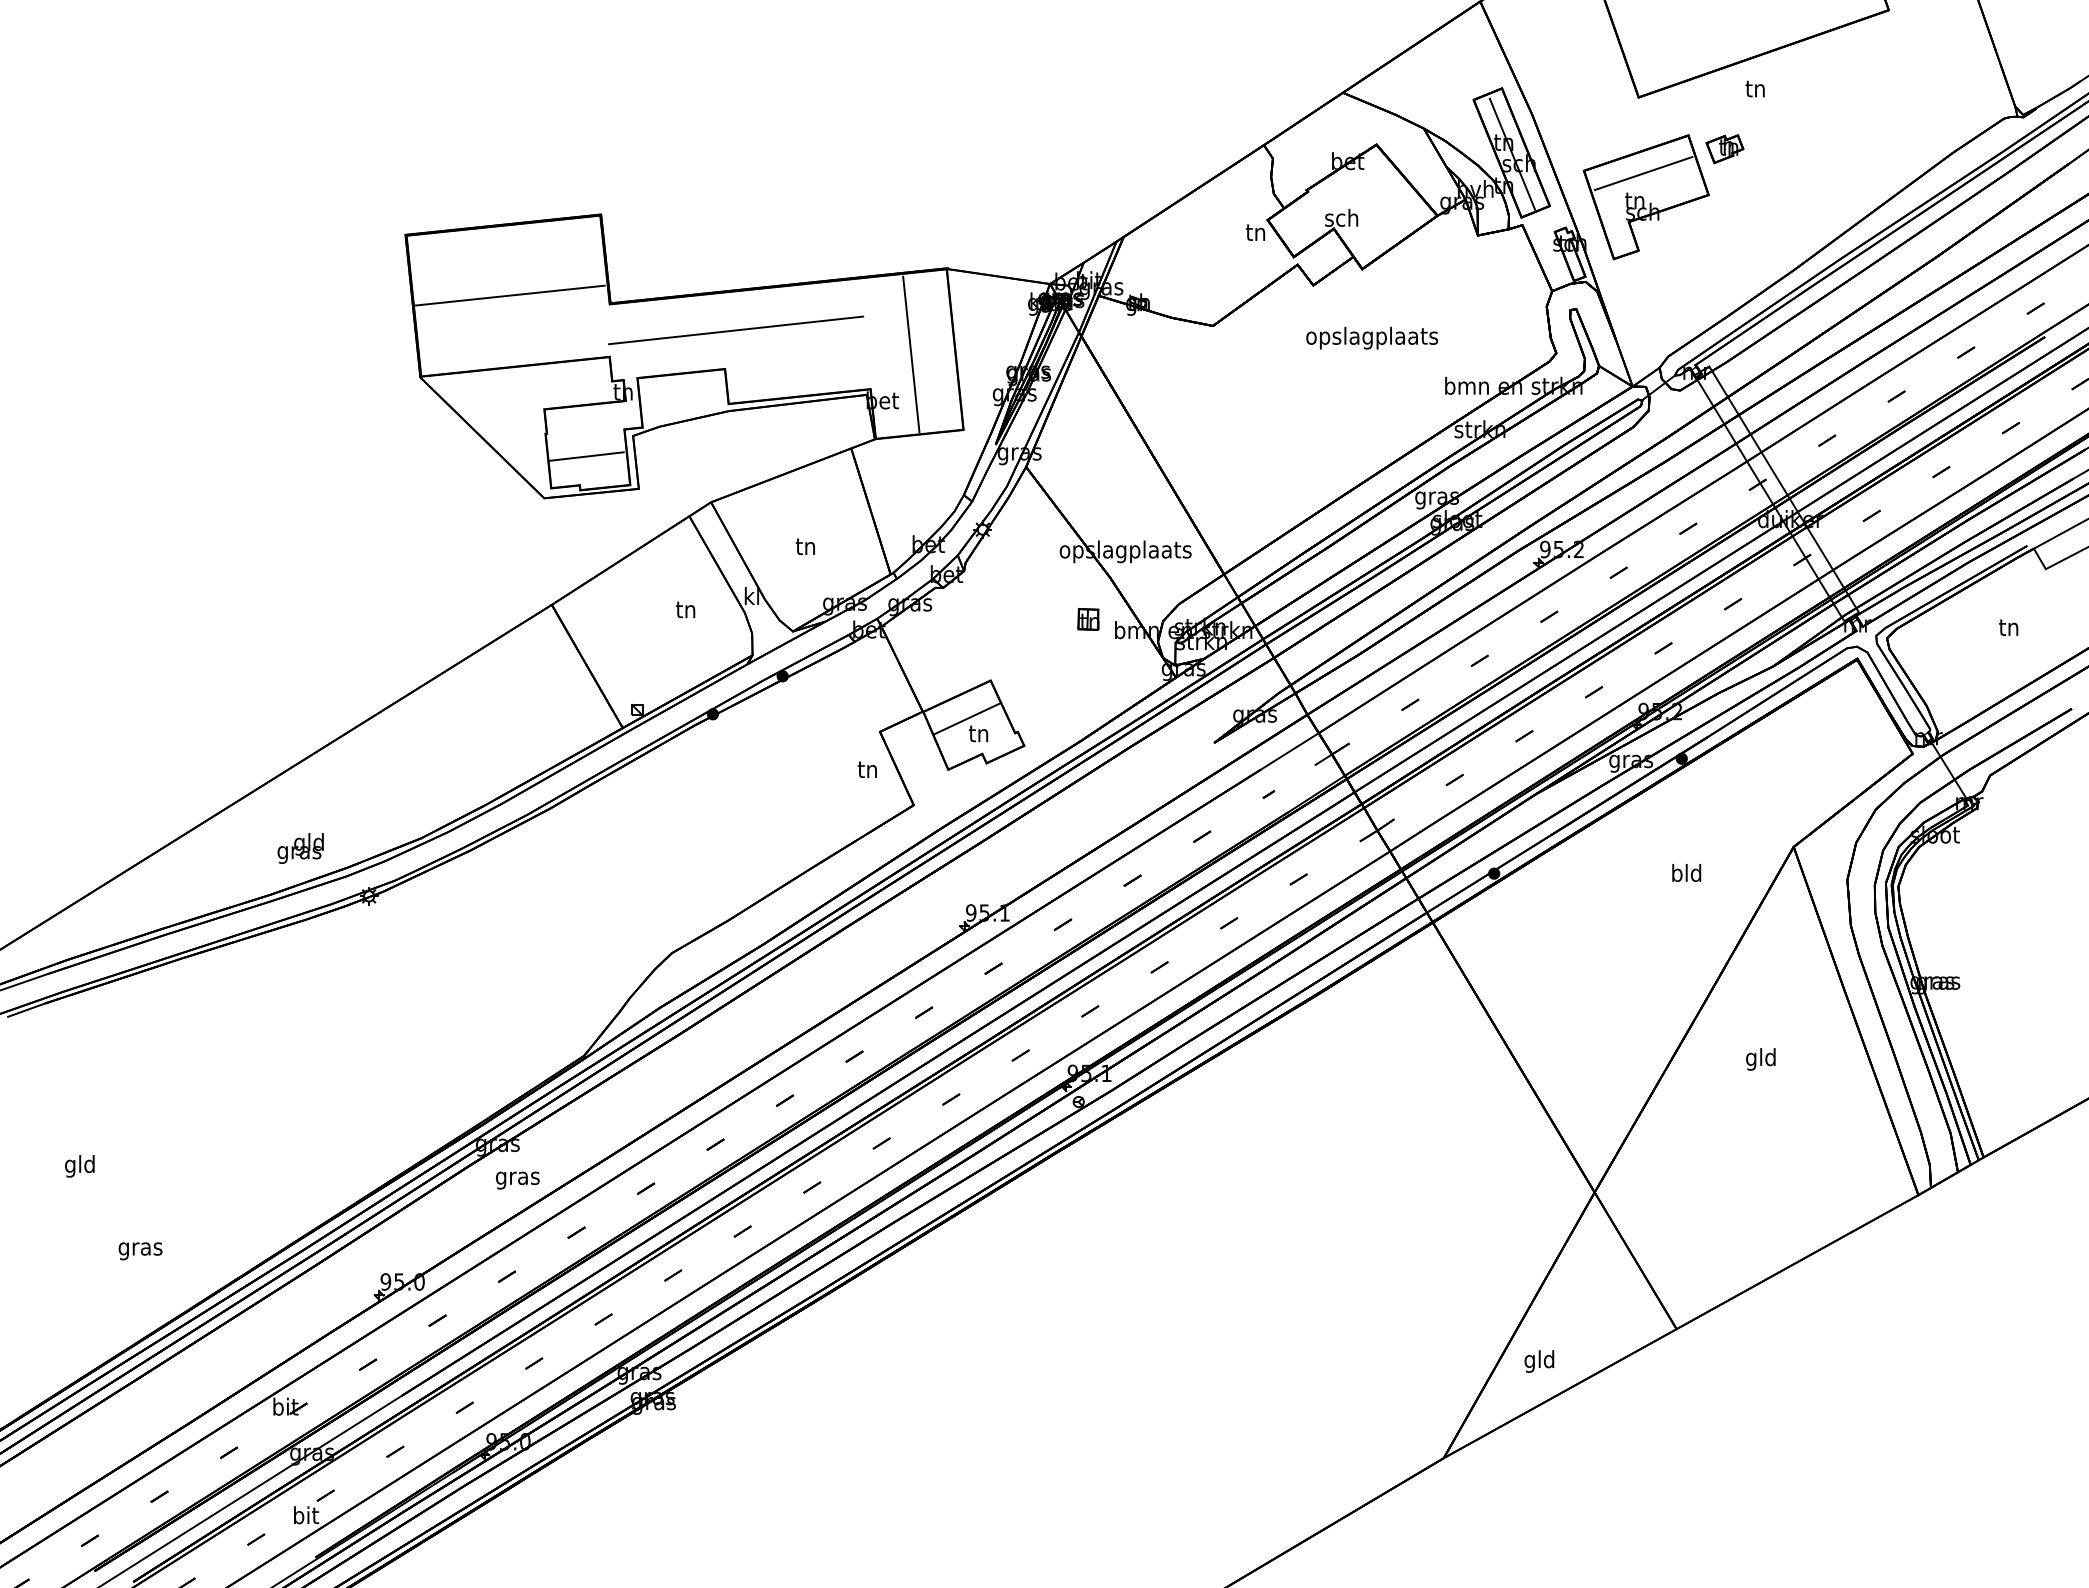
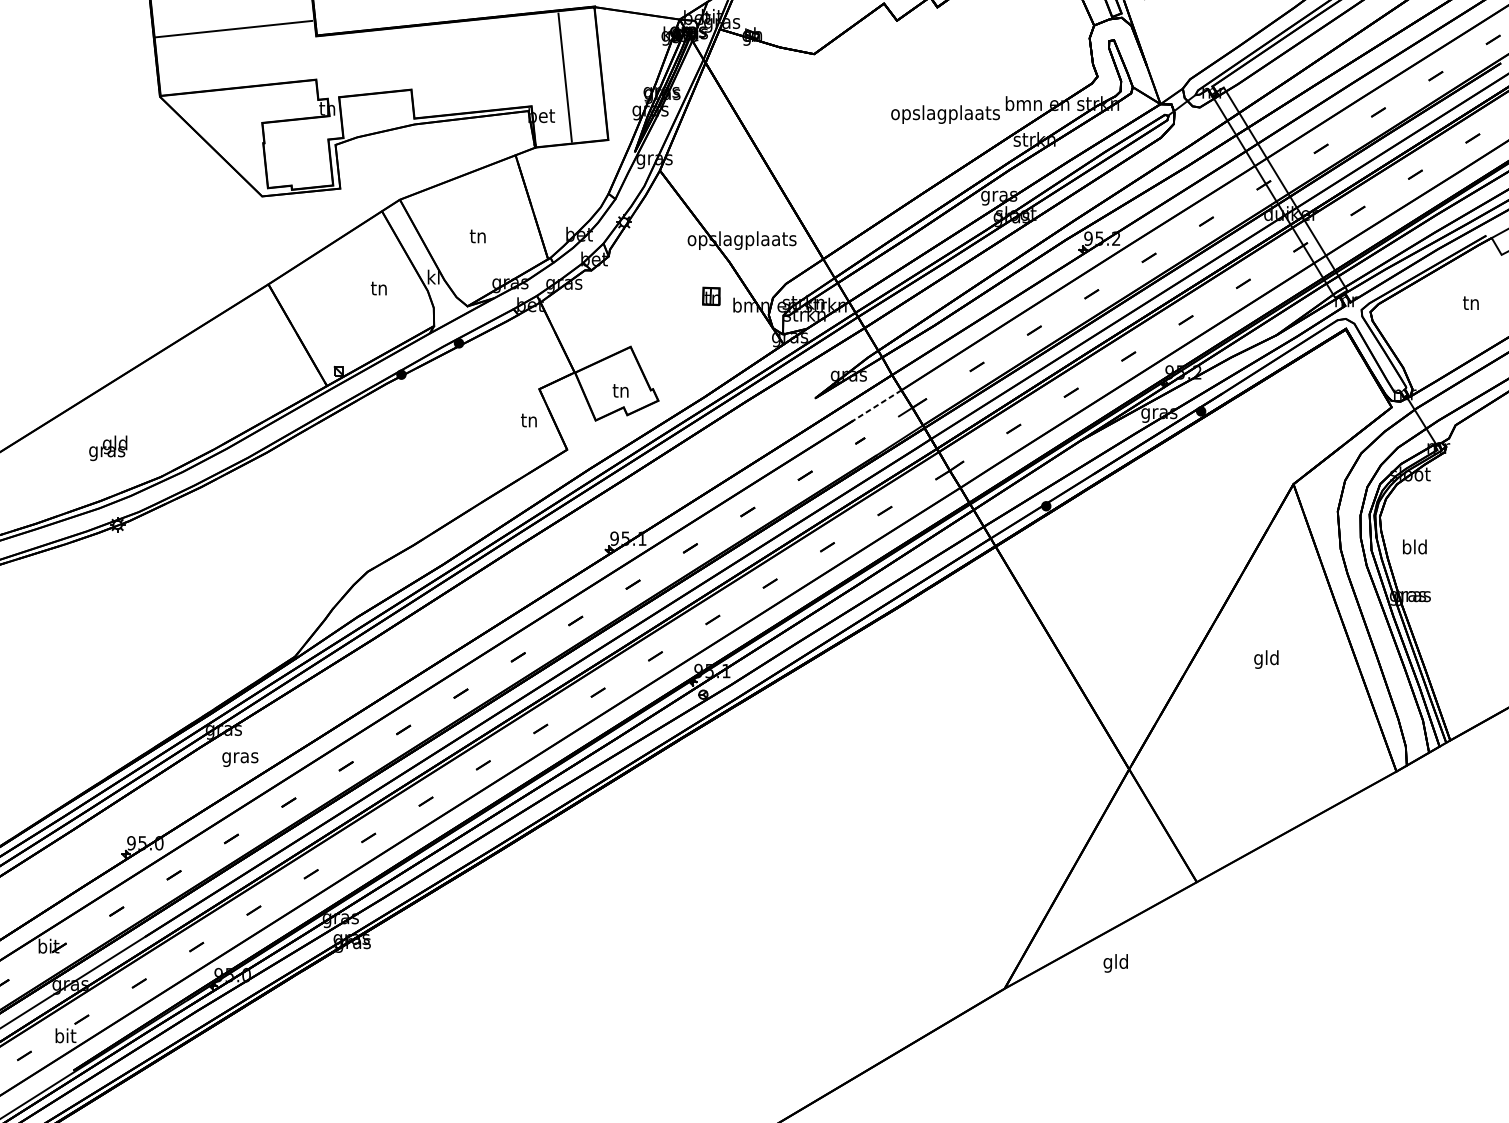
line: (736, 330) -> (420, 57), removed
text: (1372, 337) -> (945, 114), moved
line: (586, 456) -> (297, 161), removed
line: (967, 718) -> (611, 378), removed
line: (1289, 751) -> (877, 405), solid -> dashed
text: (300, 848) -> (108, 448), moved
text: (1686, 872) -> (1414, 546), moved
text: (1539, 1361) -> (1115, 963), moved

